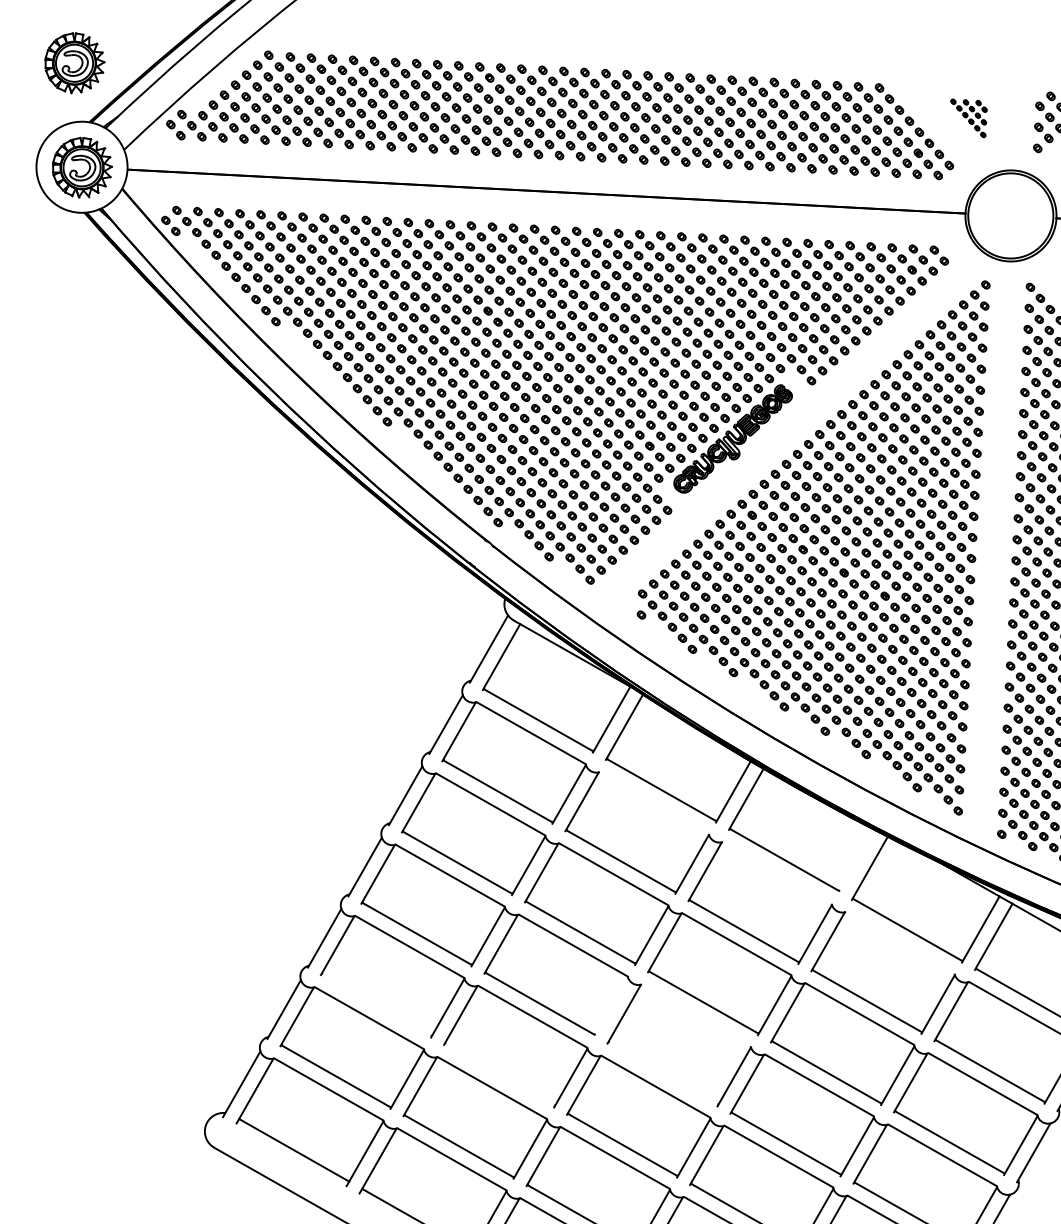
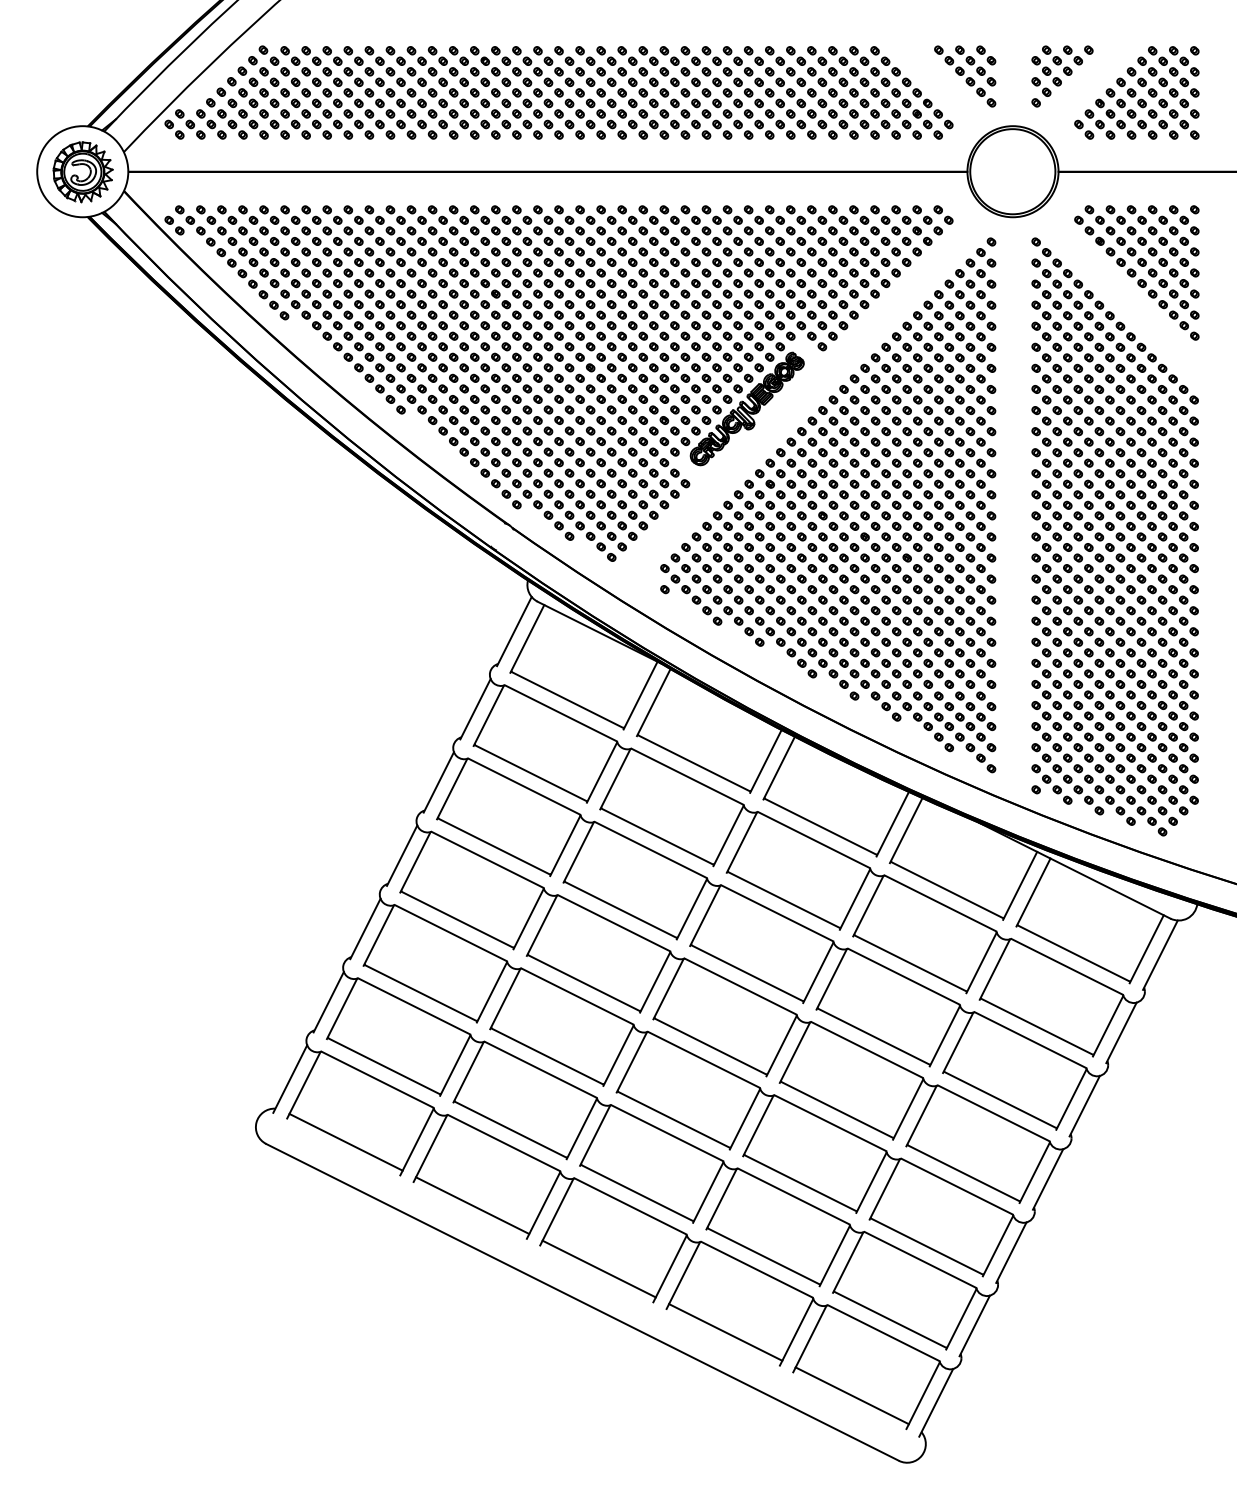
part: (74, 63) -> (69, 68), removed
part: (968, 118) -> (965, 76), size x1.67
line: (654, 802) -> (687, 776), added
line: (856, 860) -> (892, 823), added
line: (776, 873) -> (813, 840), added
line: (900, 942) -> (940, 903), added
line: (376, 1004) -> (420, 992), added
line: (611, 1006) -> (655, 982), added
line: (696, 1015) -> (740, 986), added
line: (663, 1073) -> (710, 1046), added
line: (499, 1075) -> (547, 1056), added

